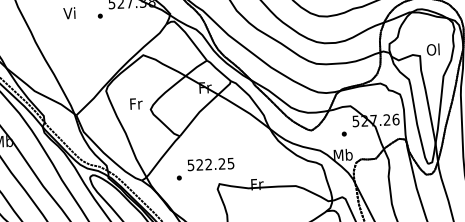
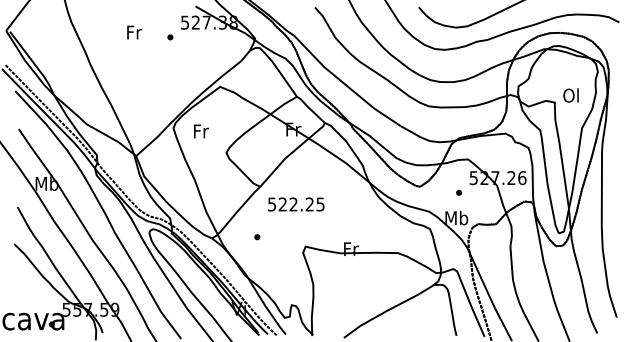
text: (70, 13) -> (134, 32), Vi -> Fr
text: (136, 104) -> (201, 131), moved
text: (211, 164) -> (296, 204), moved

